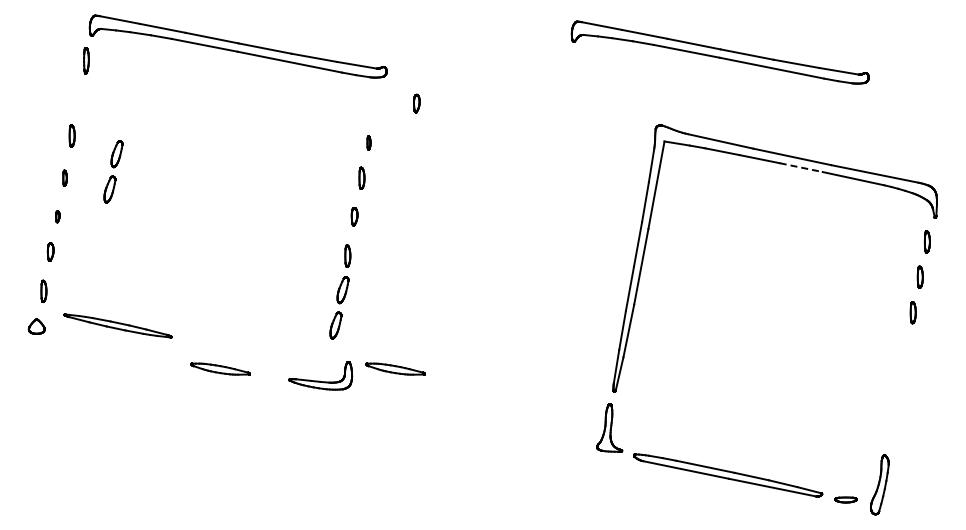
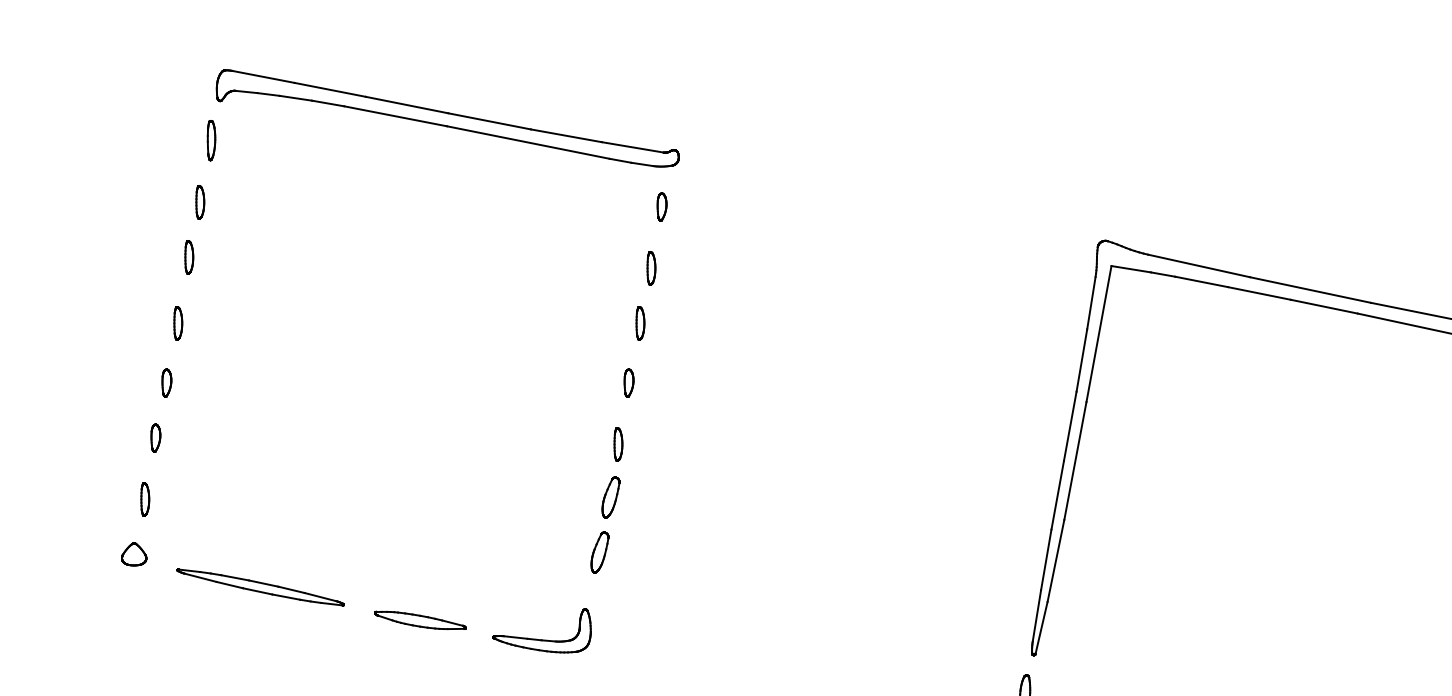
part: (719, 52) -> (1197, 127), removed
part: (78, 100) -> (199, 202), added
part: (416, 103) -> (661, 206), moved
part: (368, 142) -> (650, 267), size x1.67
line: (801, 167) -> (1324, 306), dashed -> solid
part: (113, 171) -> (253, 312), removed
part: (64, 177) -> (177, 322), size x1.43
part: (57, 216) -> (166, 382), size x1.67
part: (117, 325) -> (259, 586), moved
part: (395, 368) -> (692, 619), removed
part: (320, 375) -> (541, 630), moved

